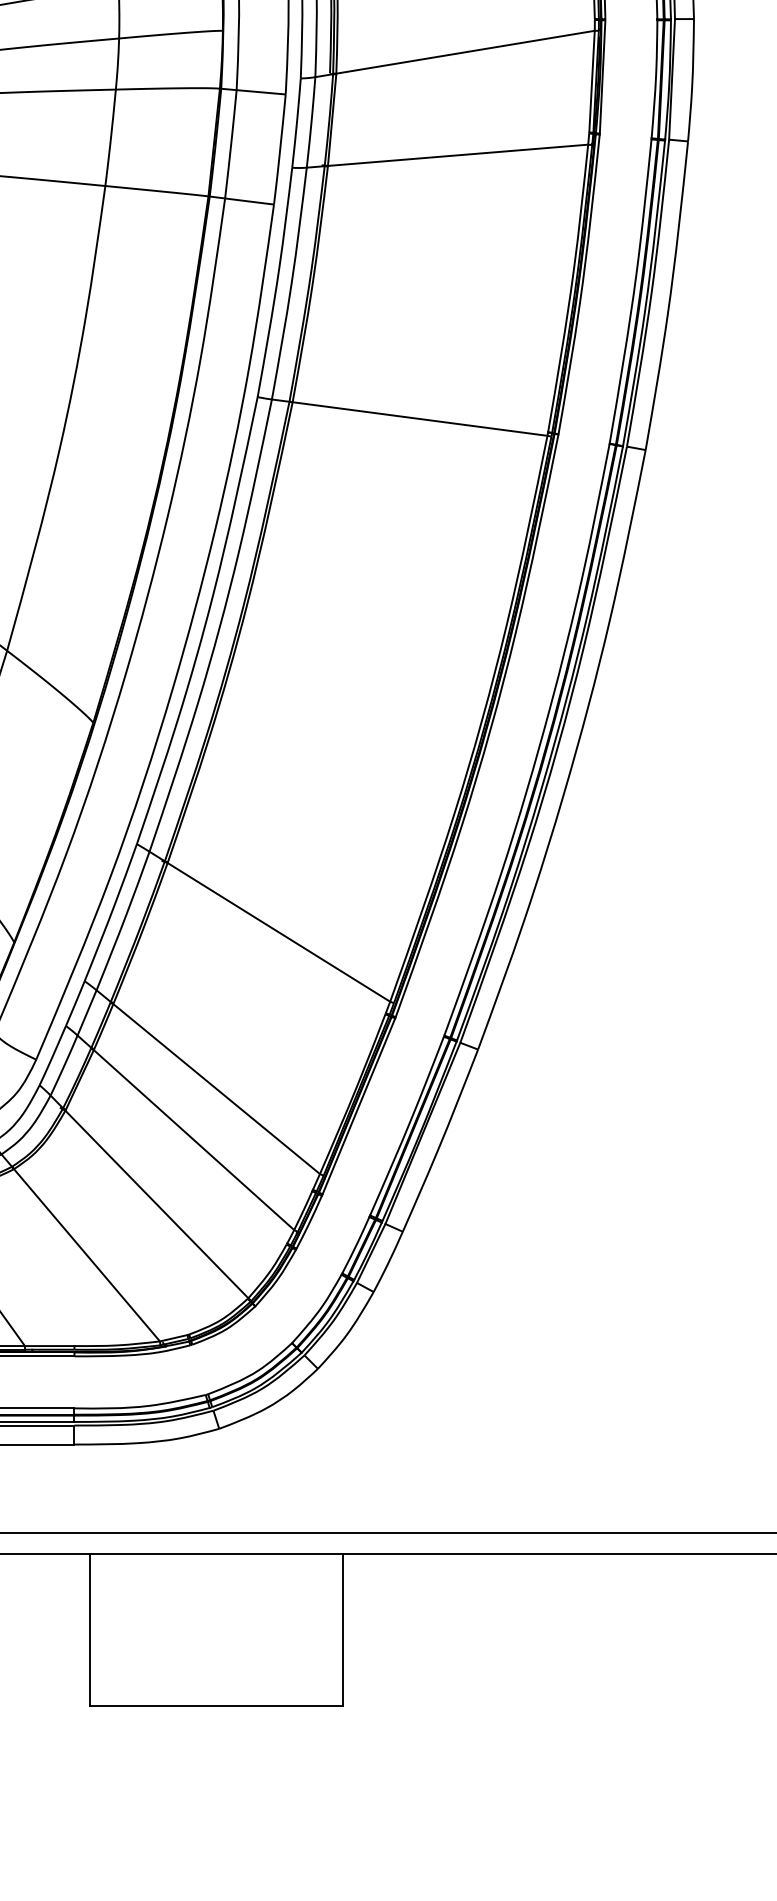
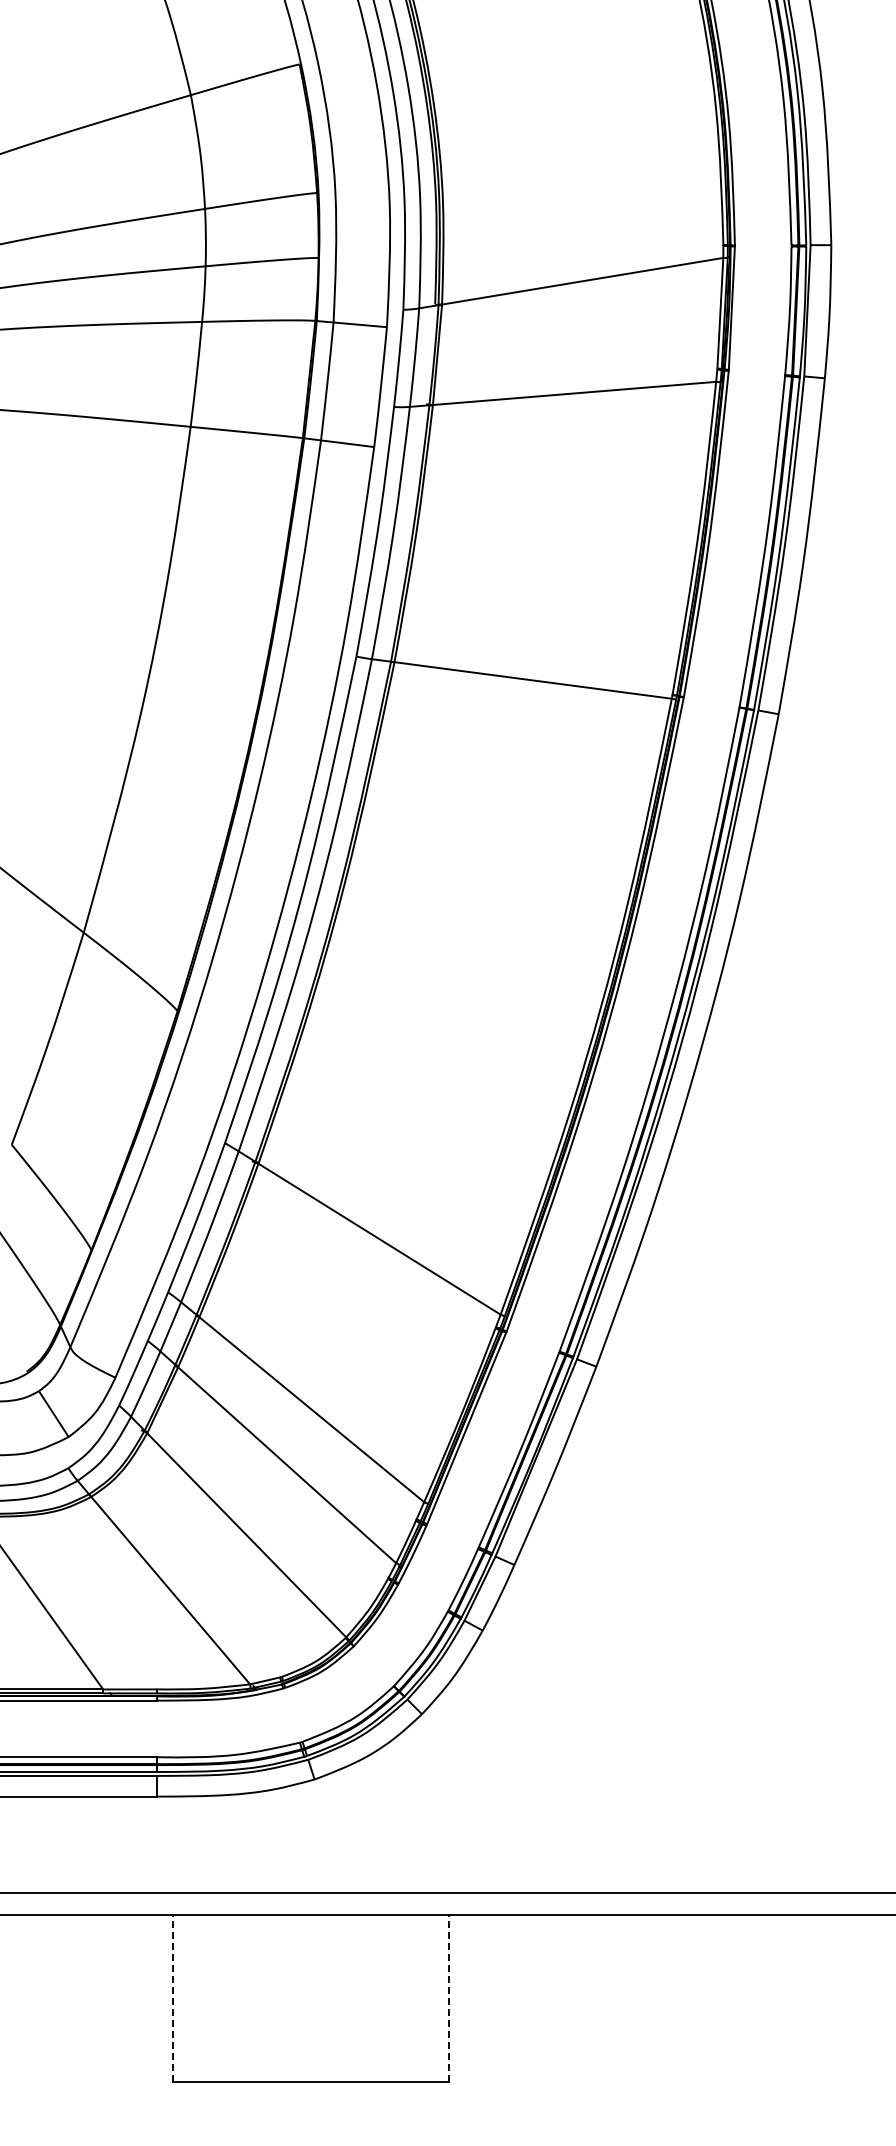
line: (89, 1630) -> (173, 1998), solid -> dashed
line: (343, 1630) -> (449, 1998), solid -> dashed

